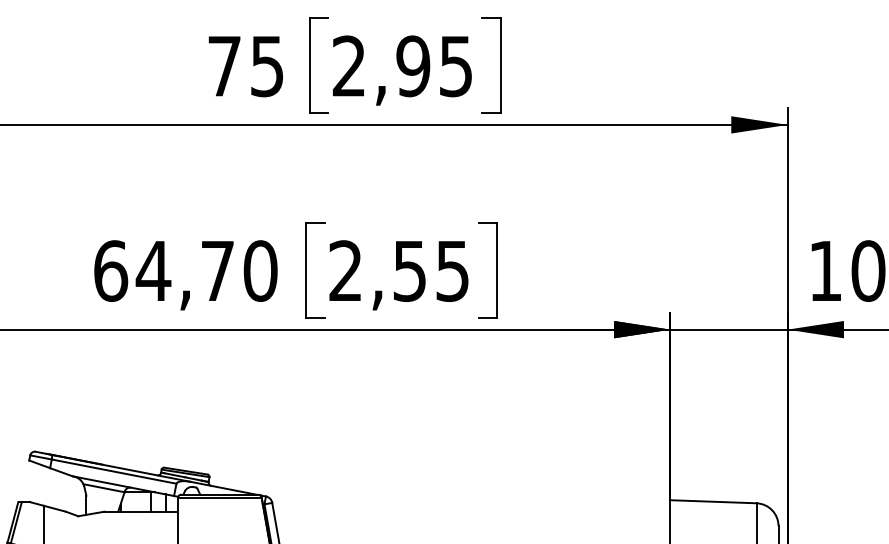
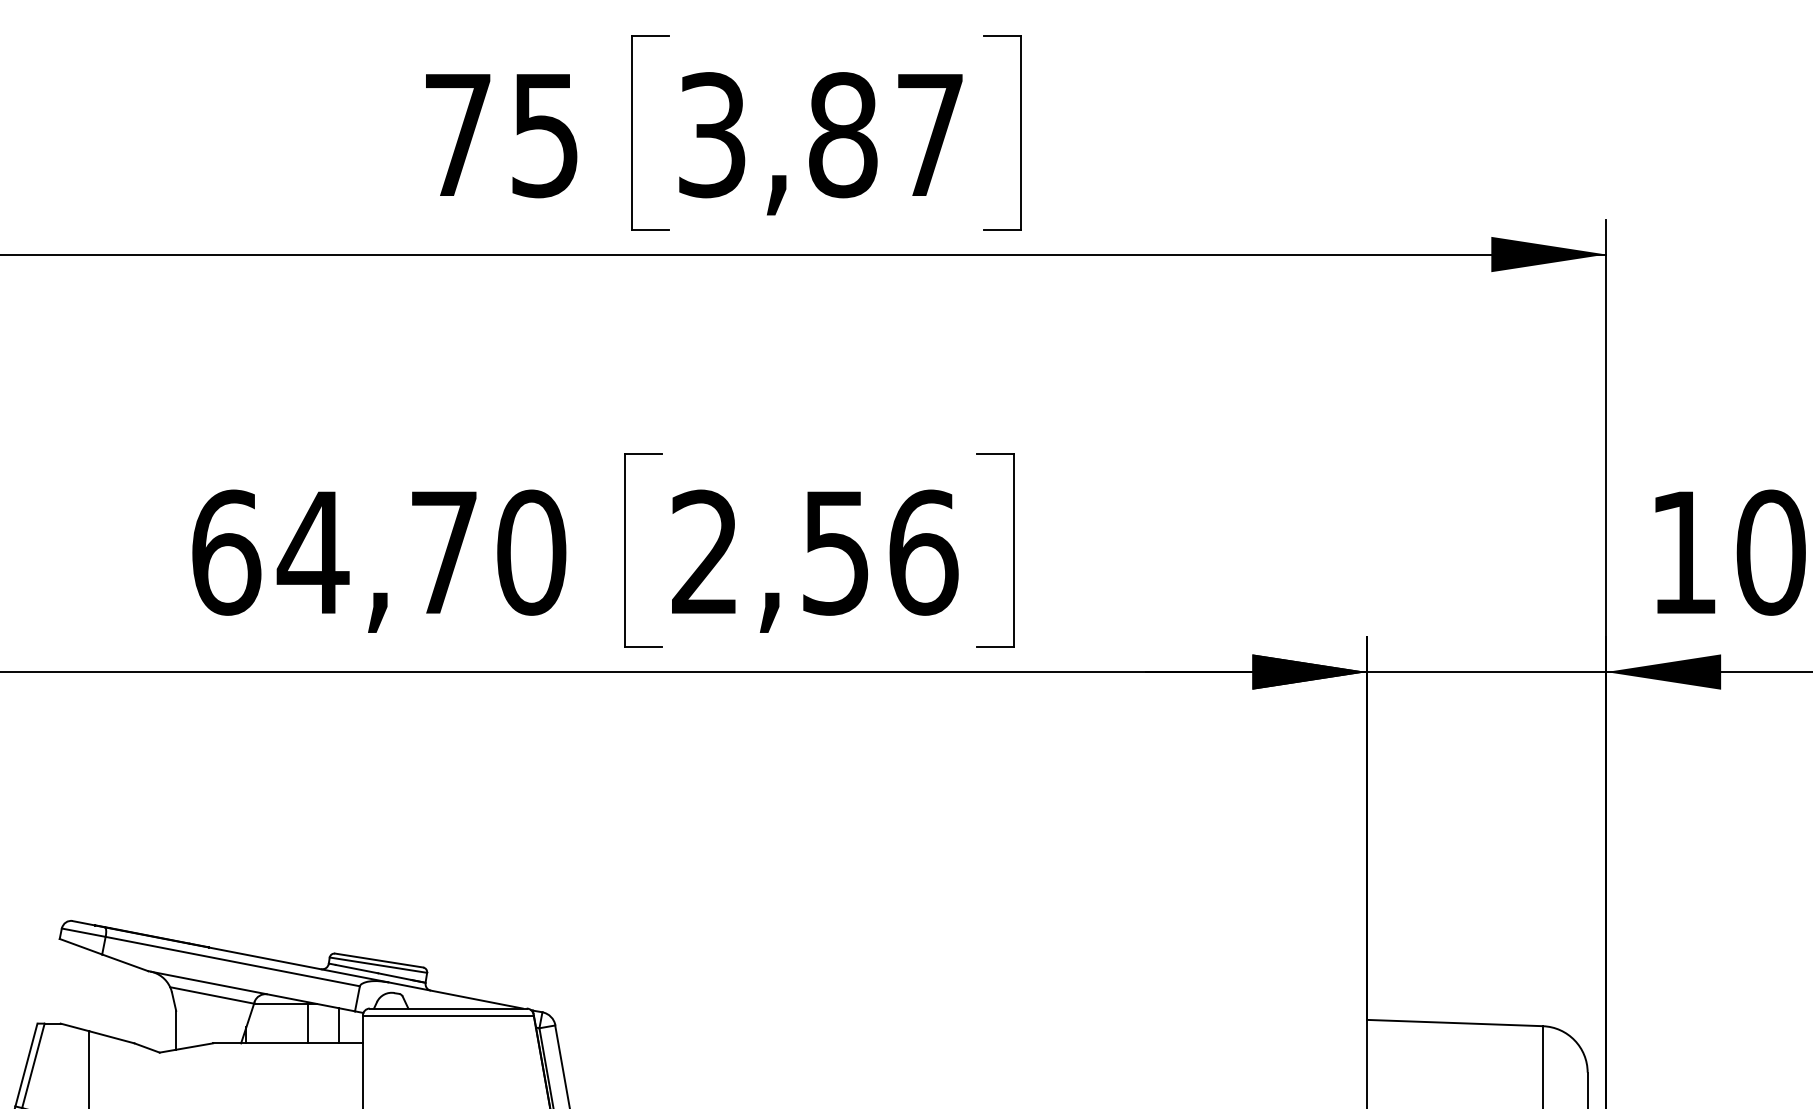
text: (402, 66) -> (820, 135), 2,95 -> 3,87
text: (453, 270) -> (924, 551), 2,55 -> 2,56

